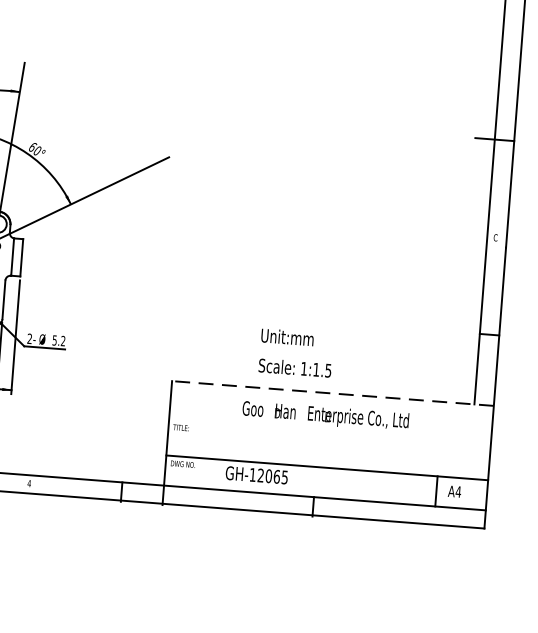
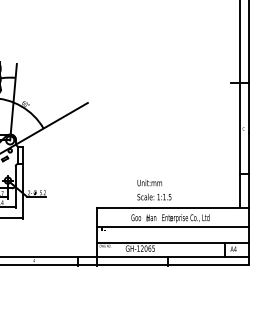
line: (333, 393) -> (173, 207), dashed -> solid
line: (328, 435) -> (172, 227), added

